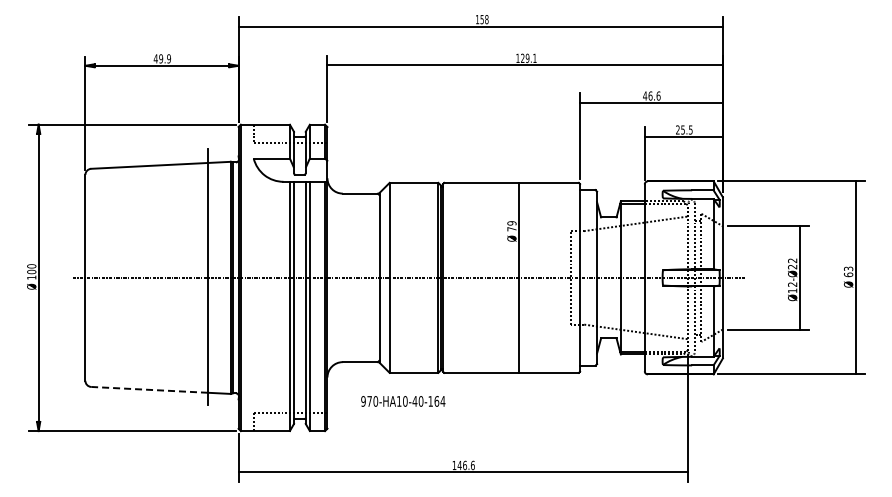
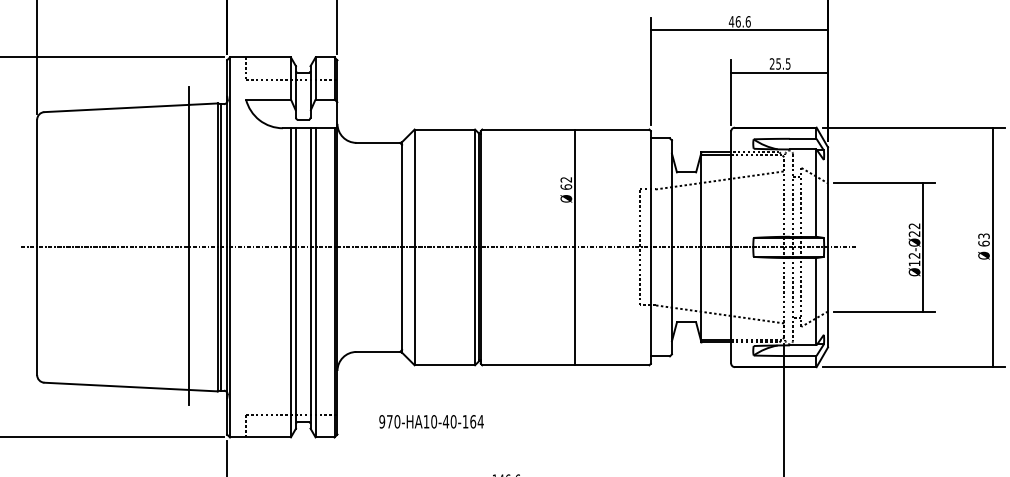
text: (511, 226) -> (565, 183), 79 -> 62
line: (149, 389) -> (116, 385), dashed -> solid
text: (403, 401) -> (431, 421), moved

